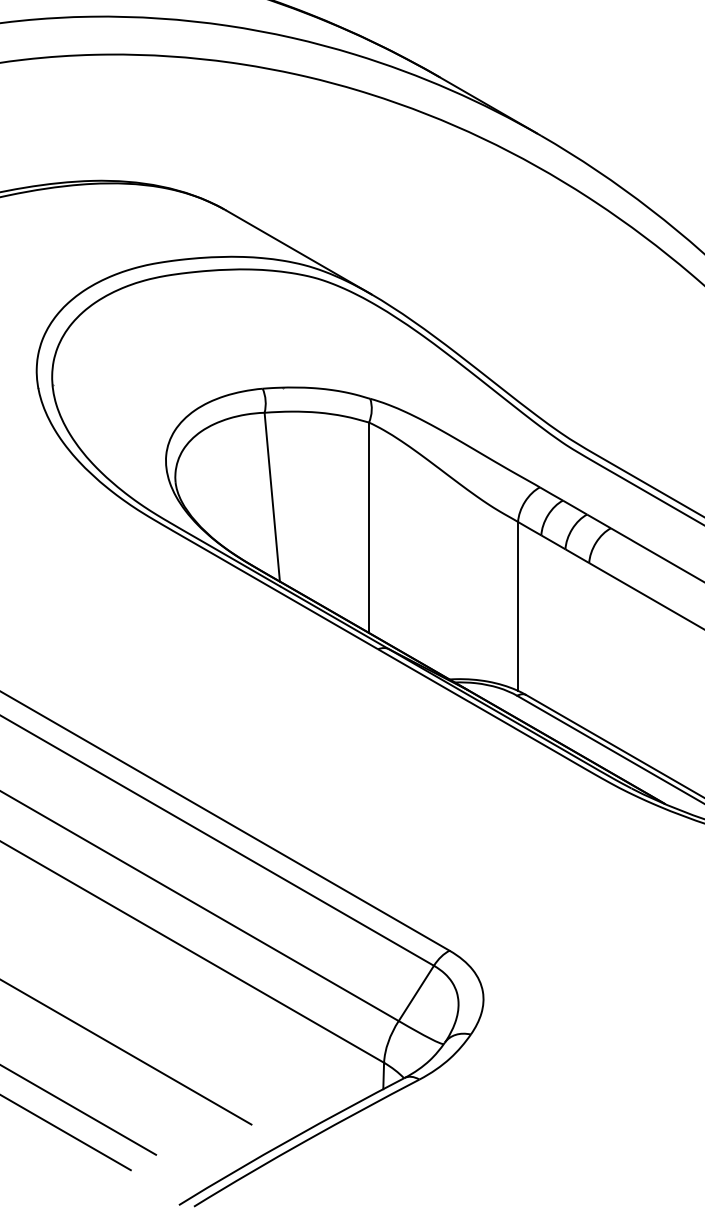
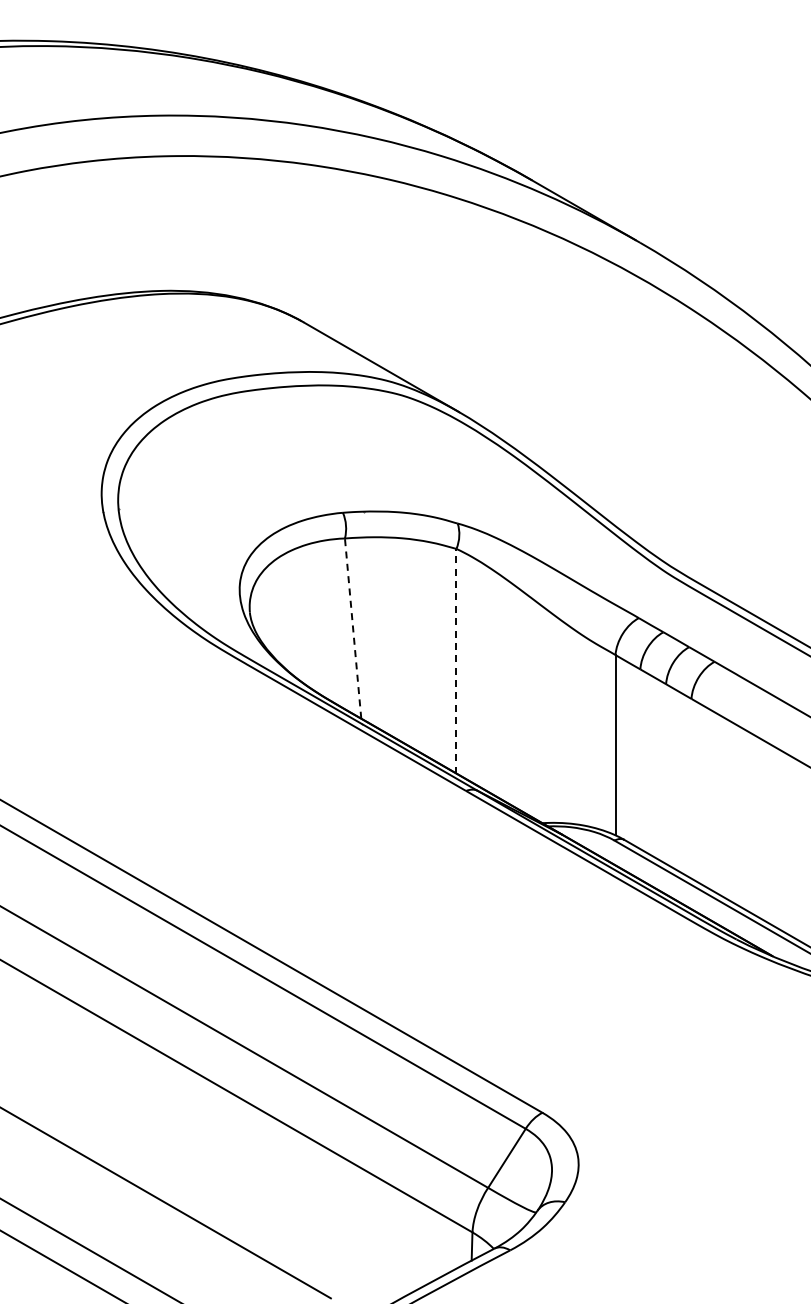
line: (272, 497) -> (353, 628), solid -> dashed
line: (369, 527) -> (456, 660), solid -> dashed

